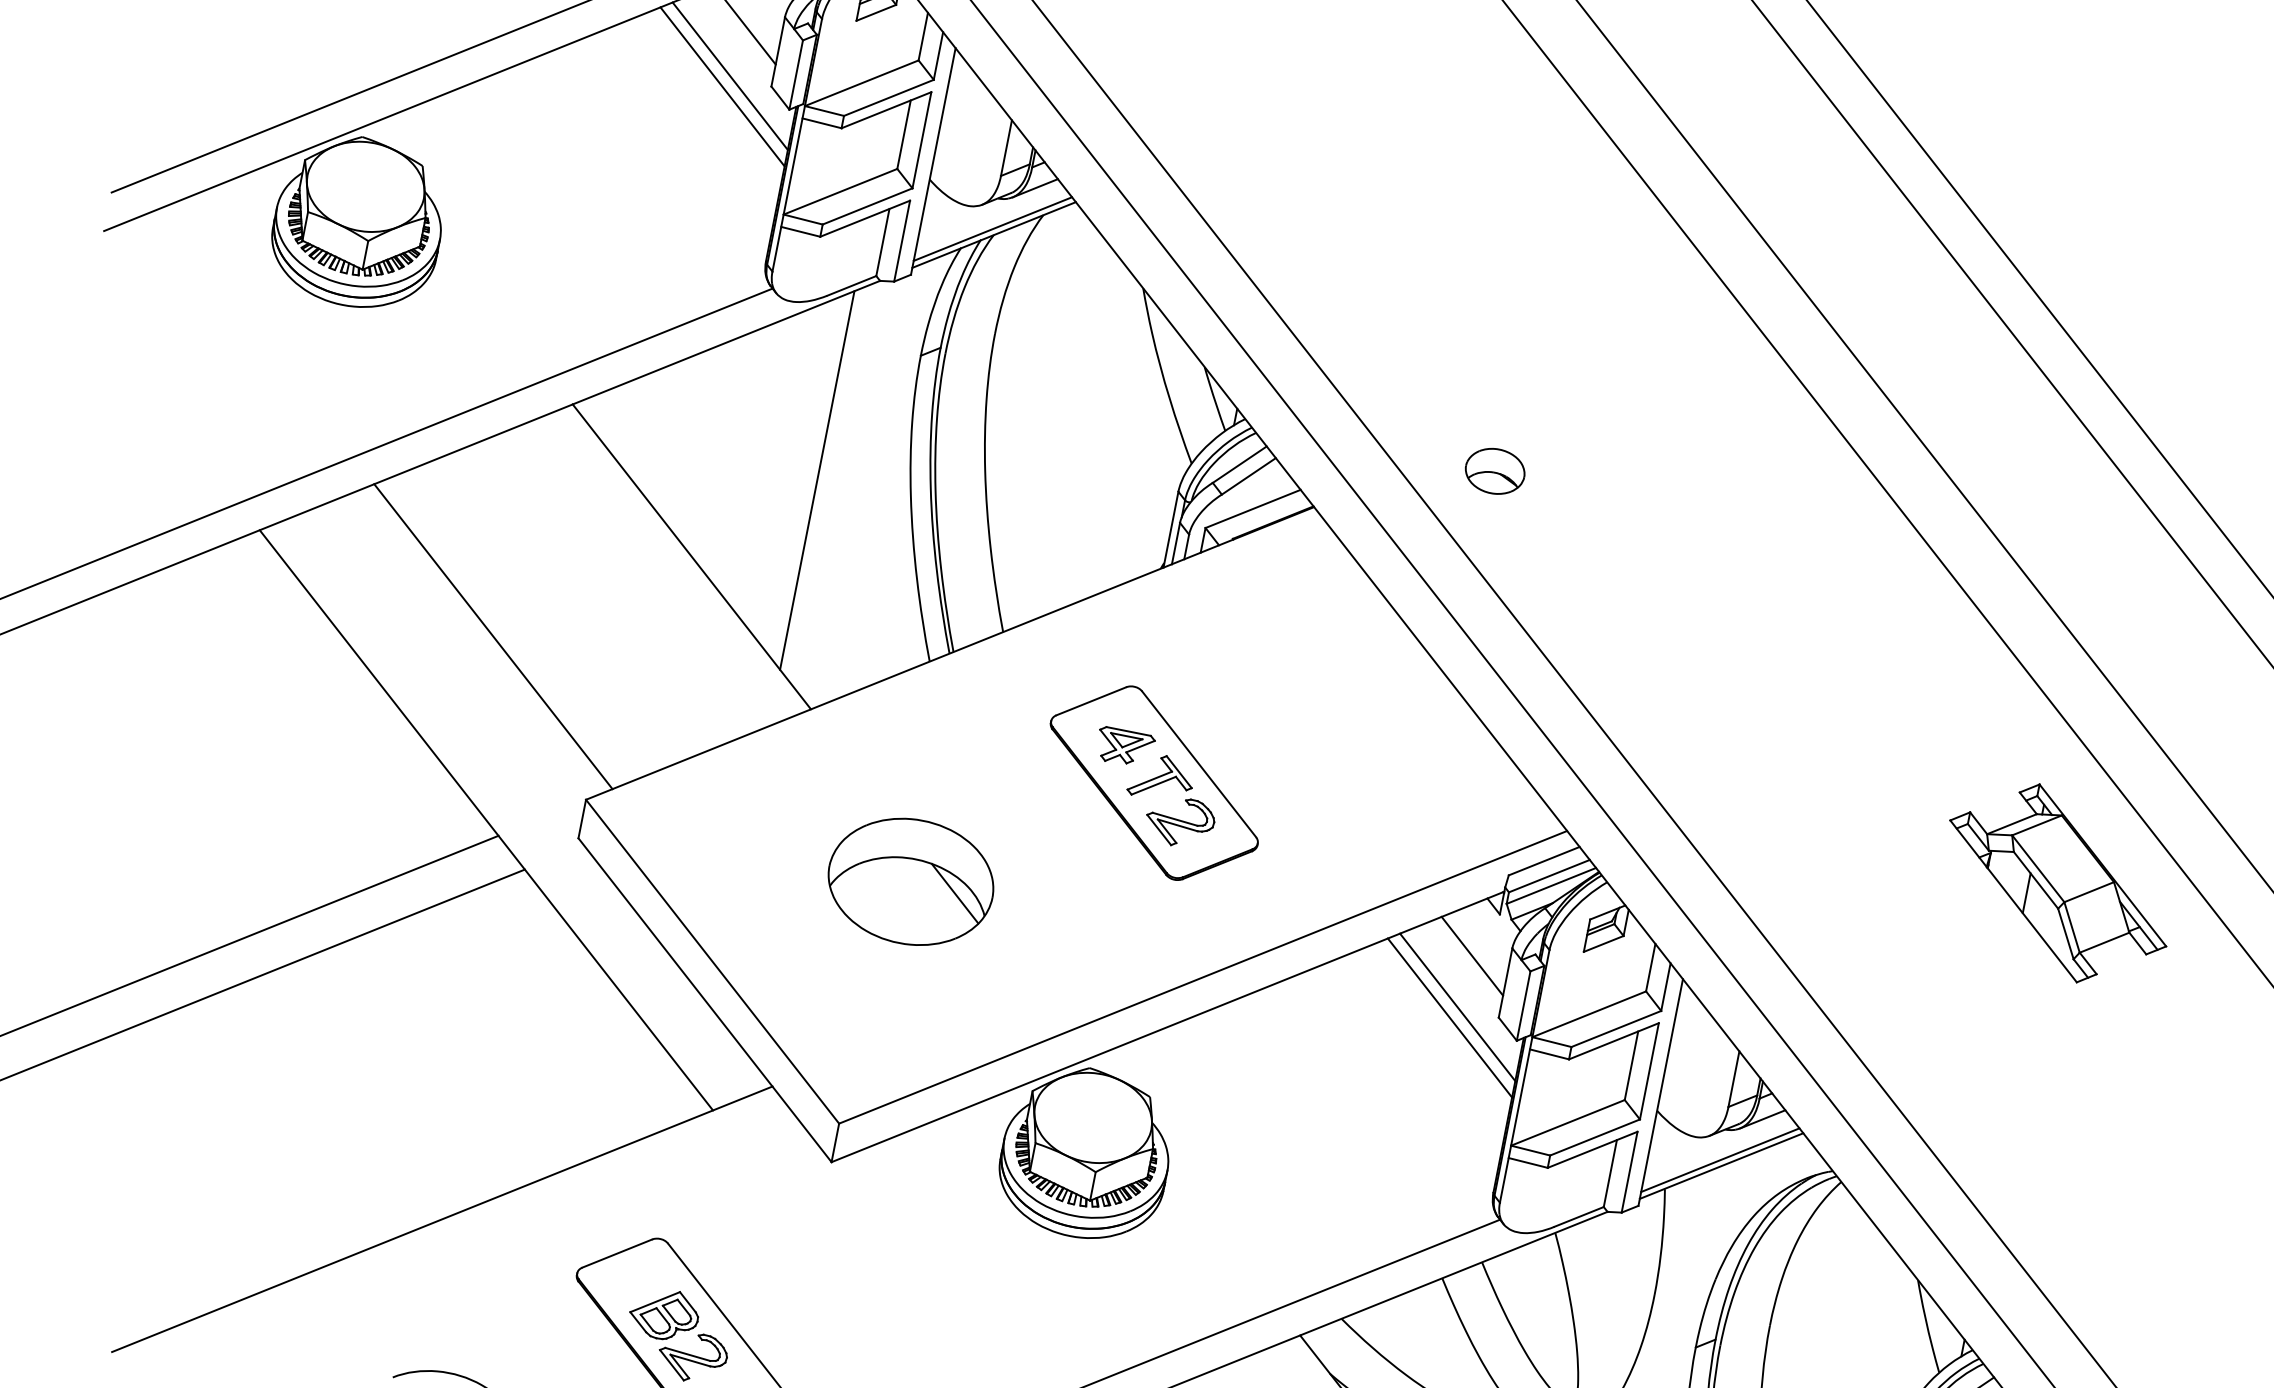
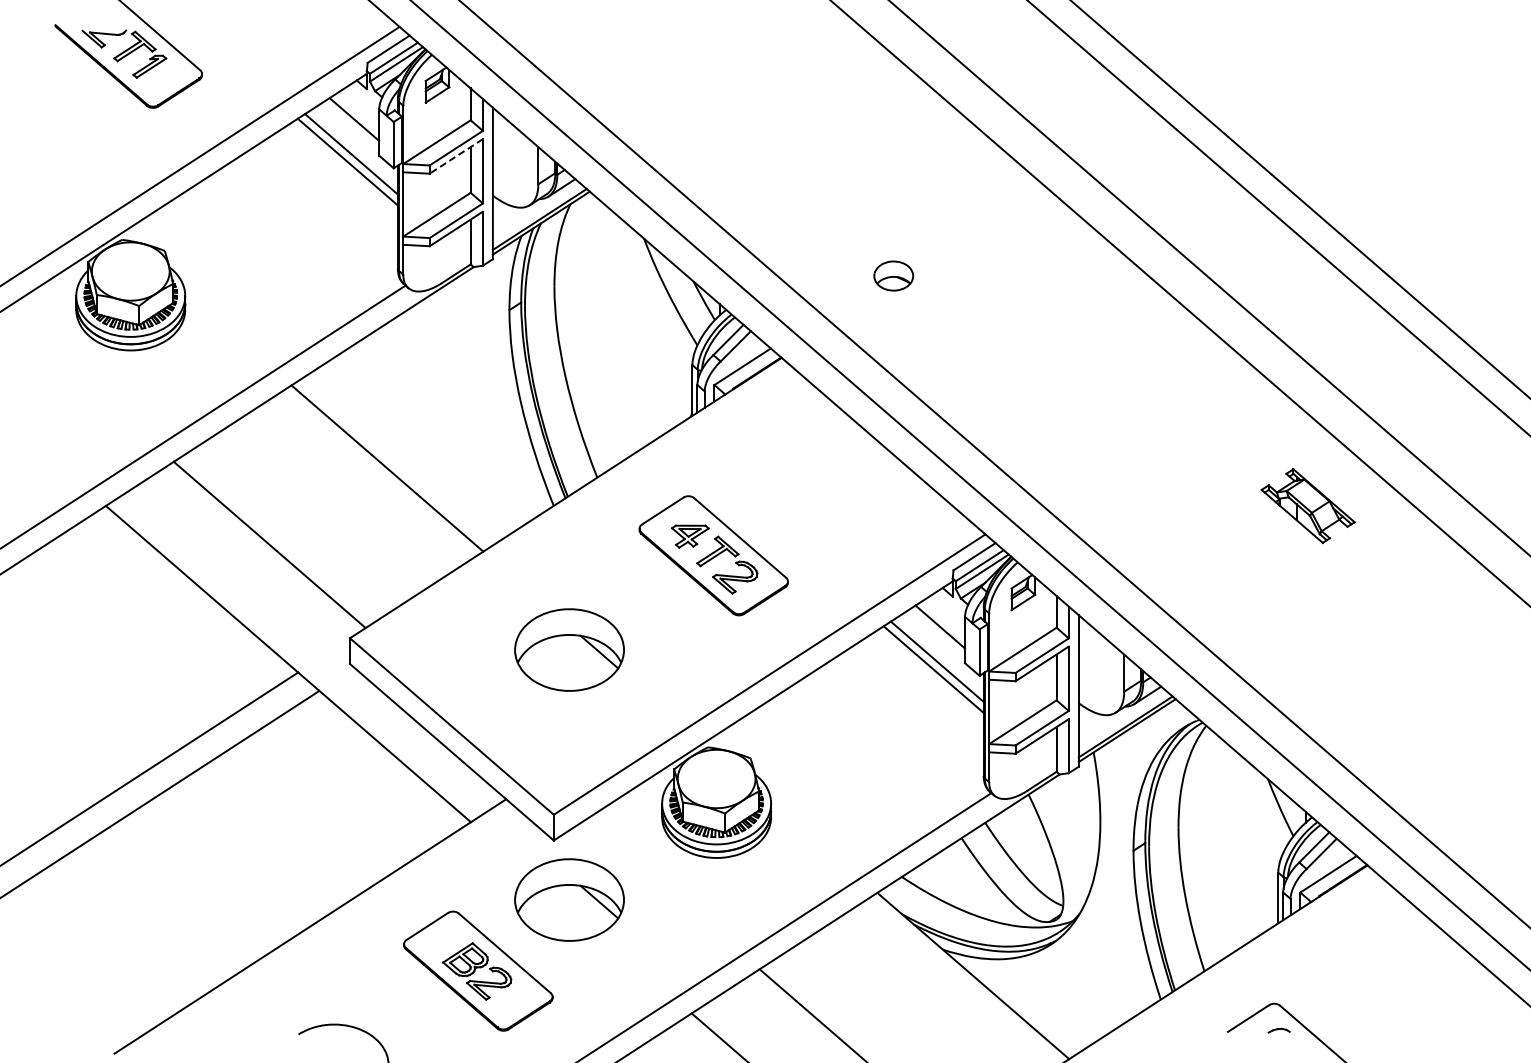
line: (886, 110) -> (456, 156), solid -> dashed
part: (1494, 470) -> (893, 275), moved
line: (817, 480) -> (458, 403), removed
part: (2057, 882) -> (1307, 505), size x0.6
part: (837, 1254) -> (569, 899), added

